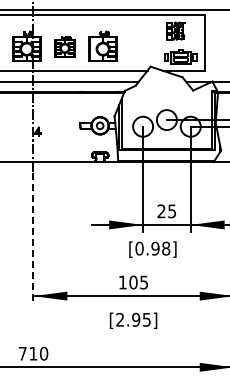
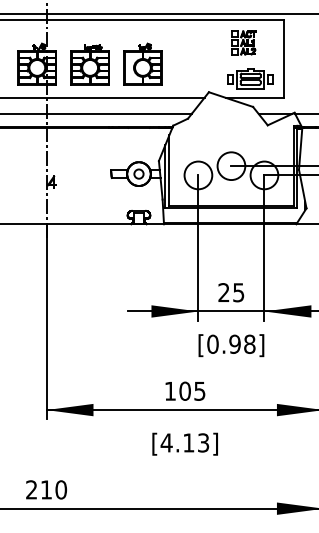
part: (64, 46) -> (89, 64), size x1.43
line: (33, 232) -> (46, 321), dashed -> solid
text: (152, 249) -> (230, 345), moved
text: (132, 319) -> (183, 442), [2.95] -> [4.13]
text: (22, 353) -> (31, 489), 710 -> 210

